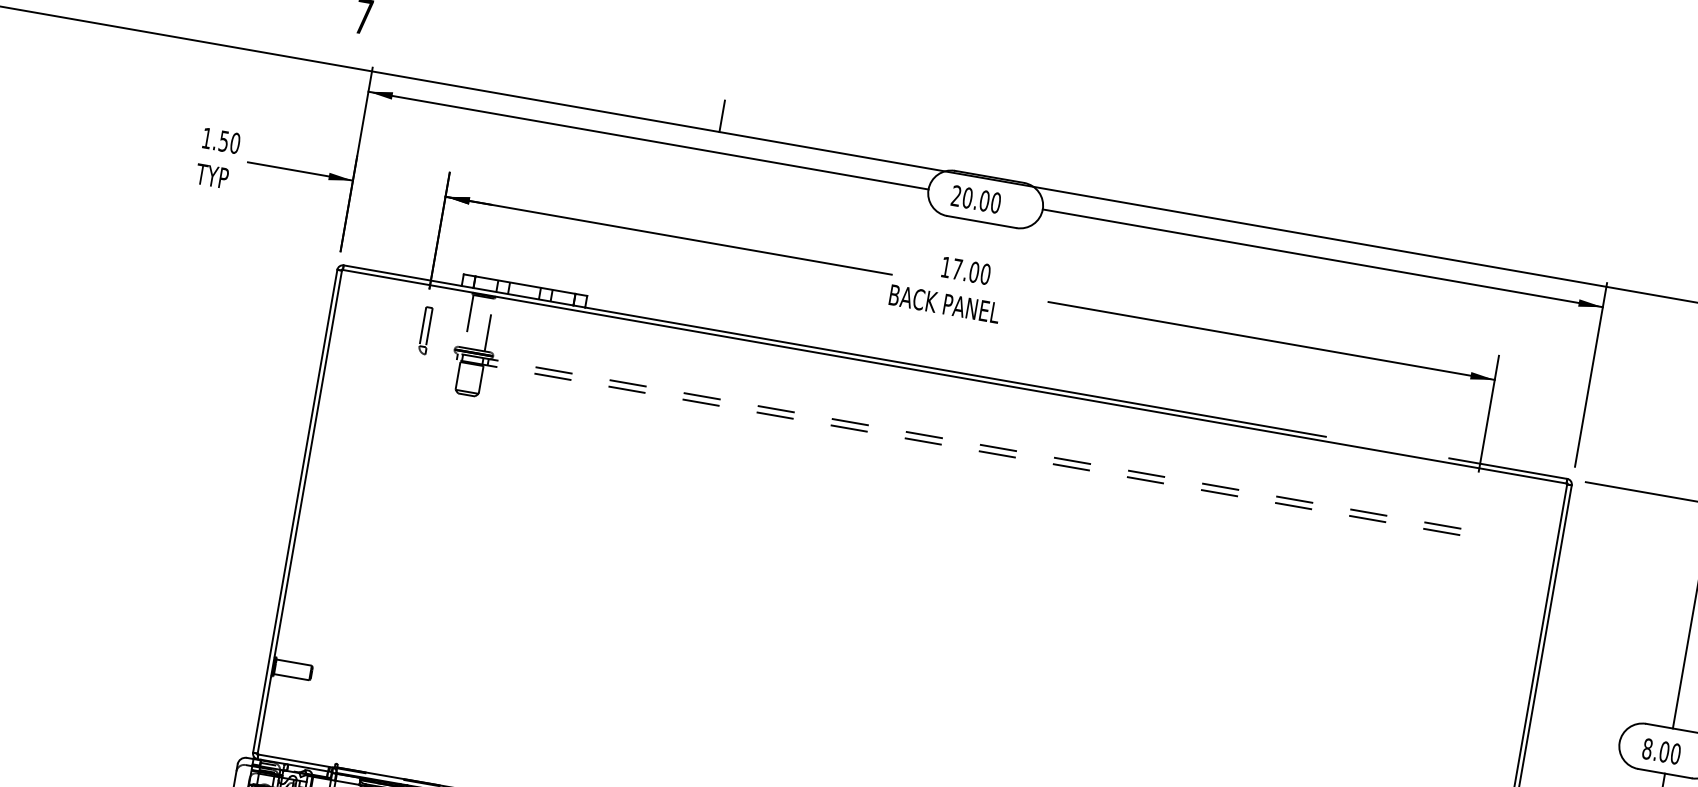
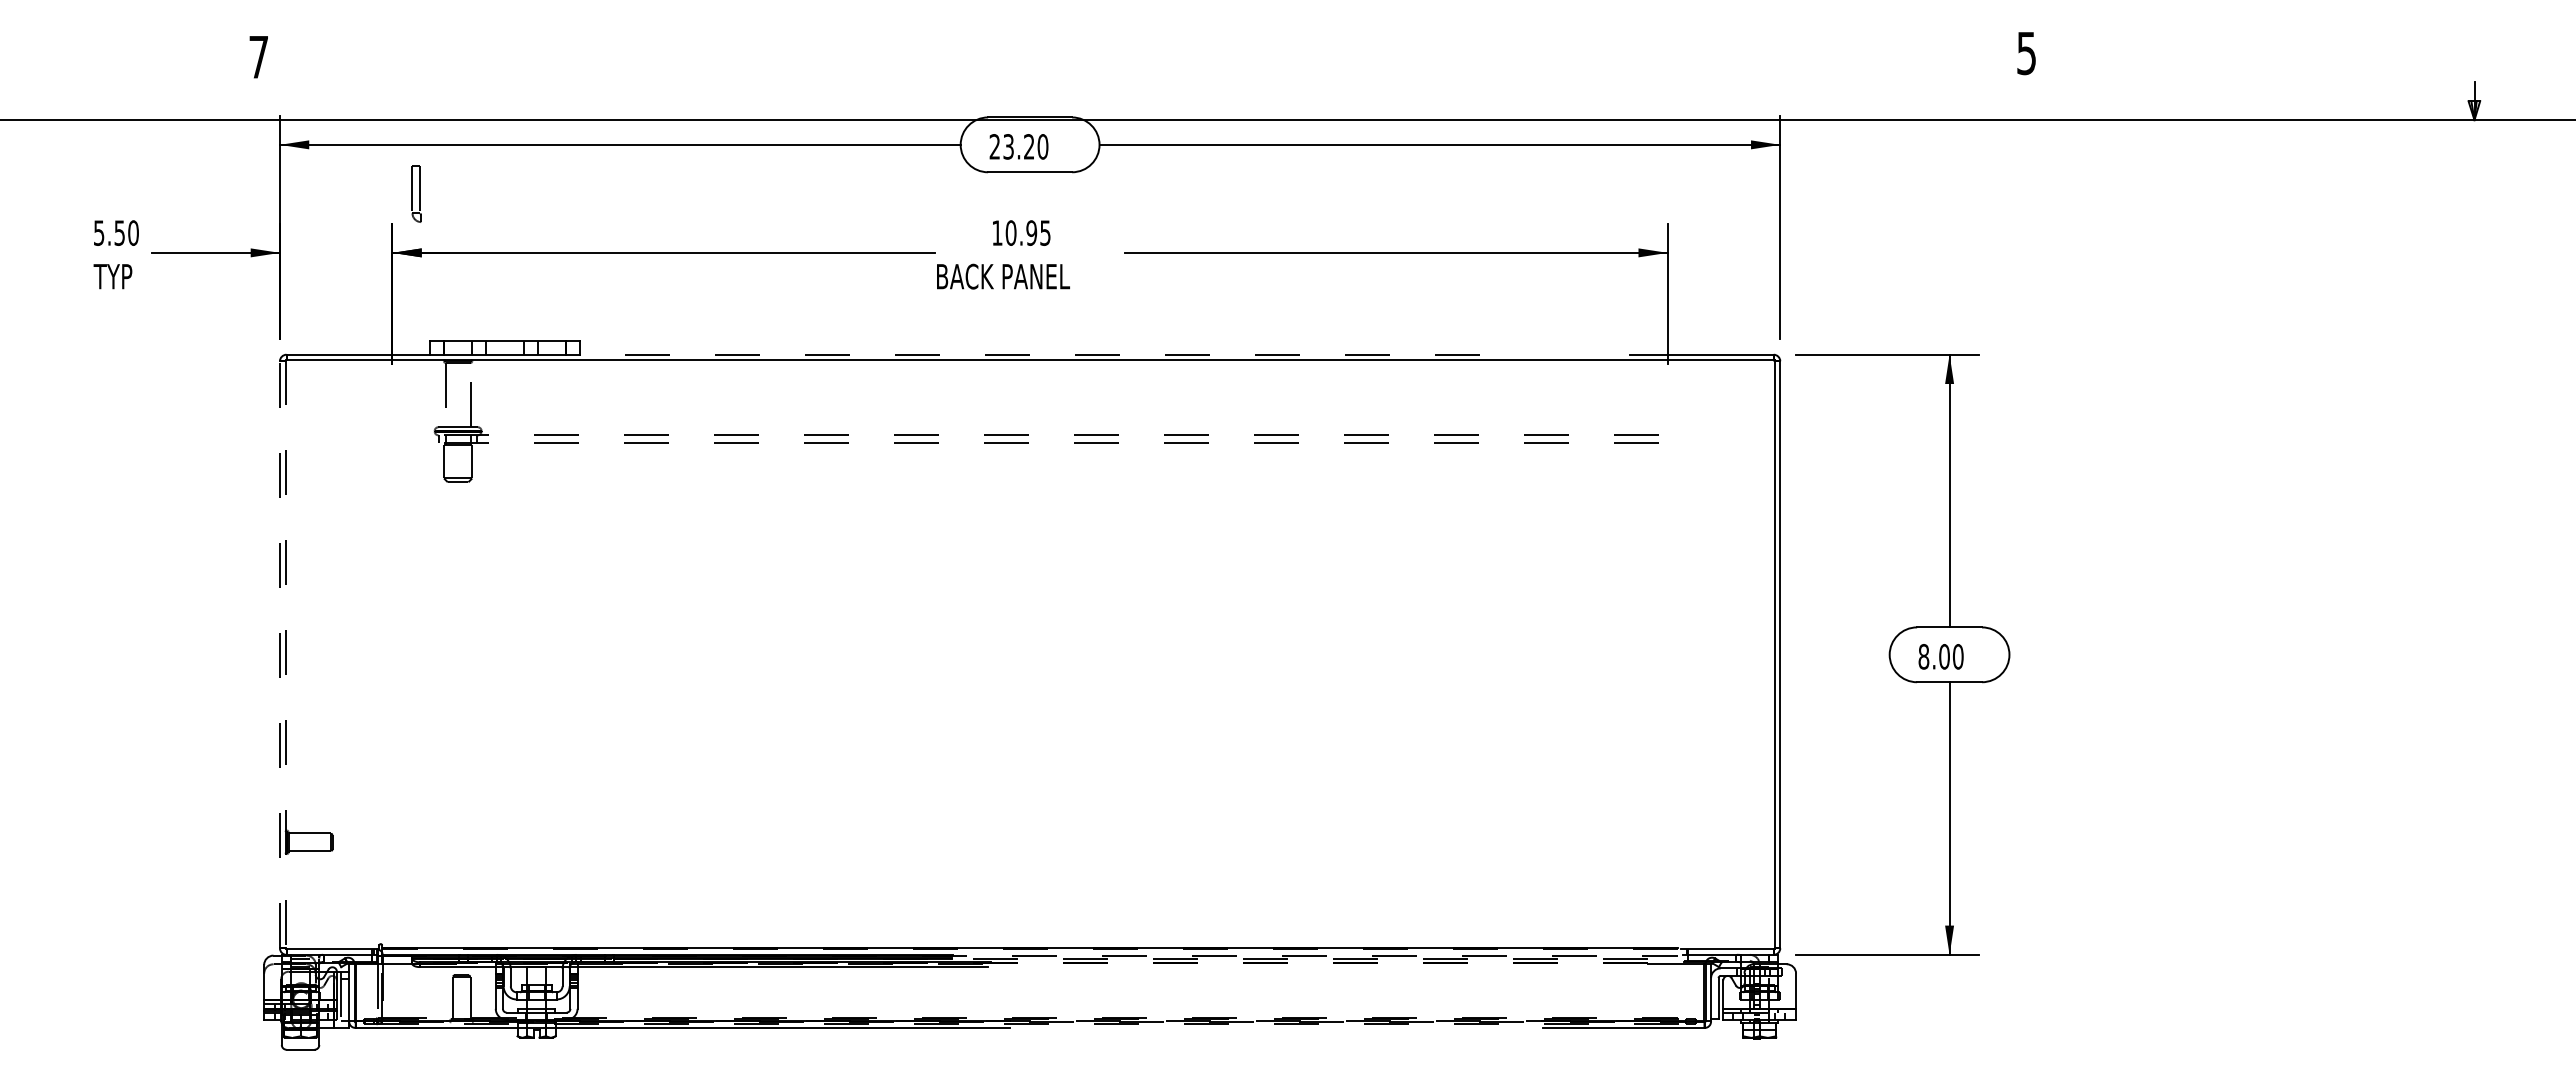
line: (722, 115) -> (702, 100), removed
text: (207, 137) -> (99, 232), 1.50 -> 5.50
text: (975, 199) -> (1018, 146), 20.00 -> 23.20
text: (970, 271) -> (1027, 232), 17.00 -> 10.95
part: (425, 330) -> (416, 193), moved
line: (955, 371) -> (1029, 354), solid -> dashed
line: (294, 511) -> (279, 654), solid -> dashed
line: (299, 512) -> (285, 655), solid -> dashed

